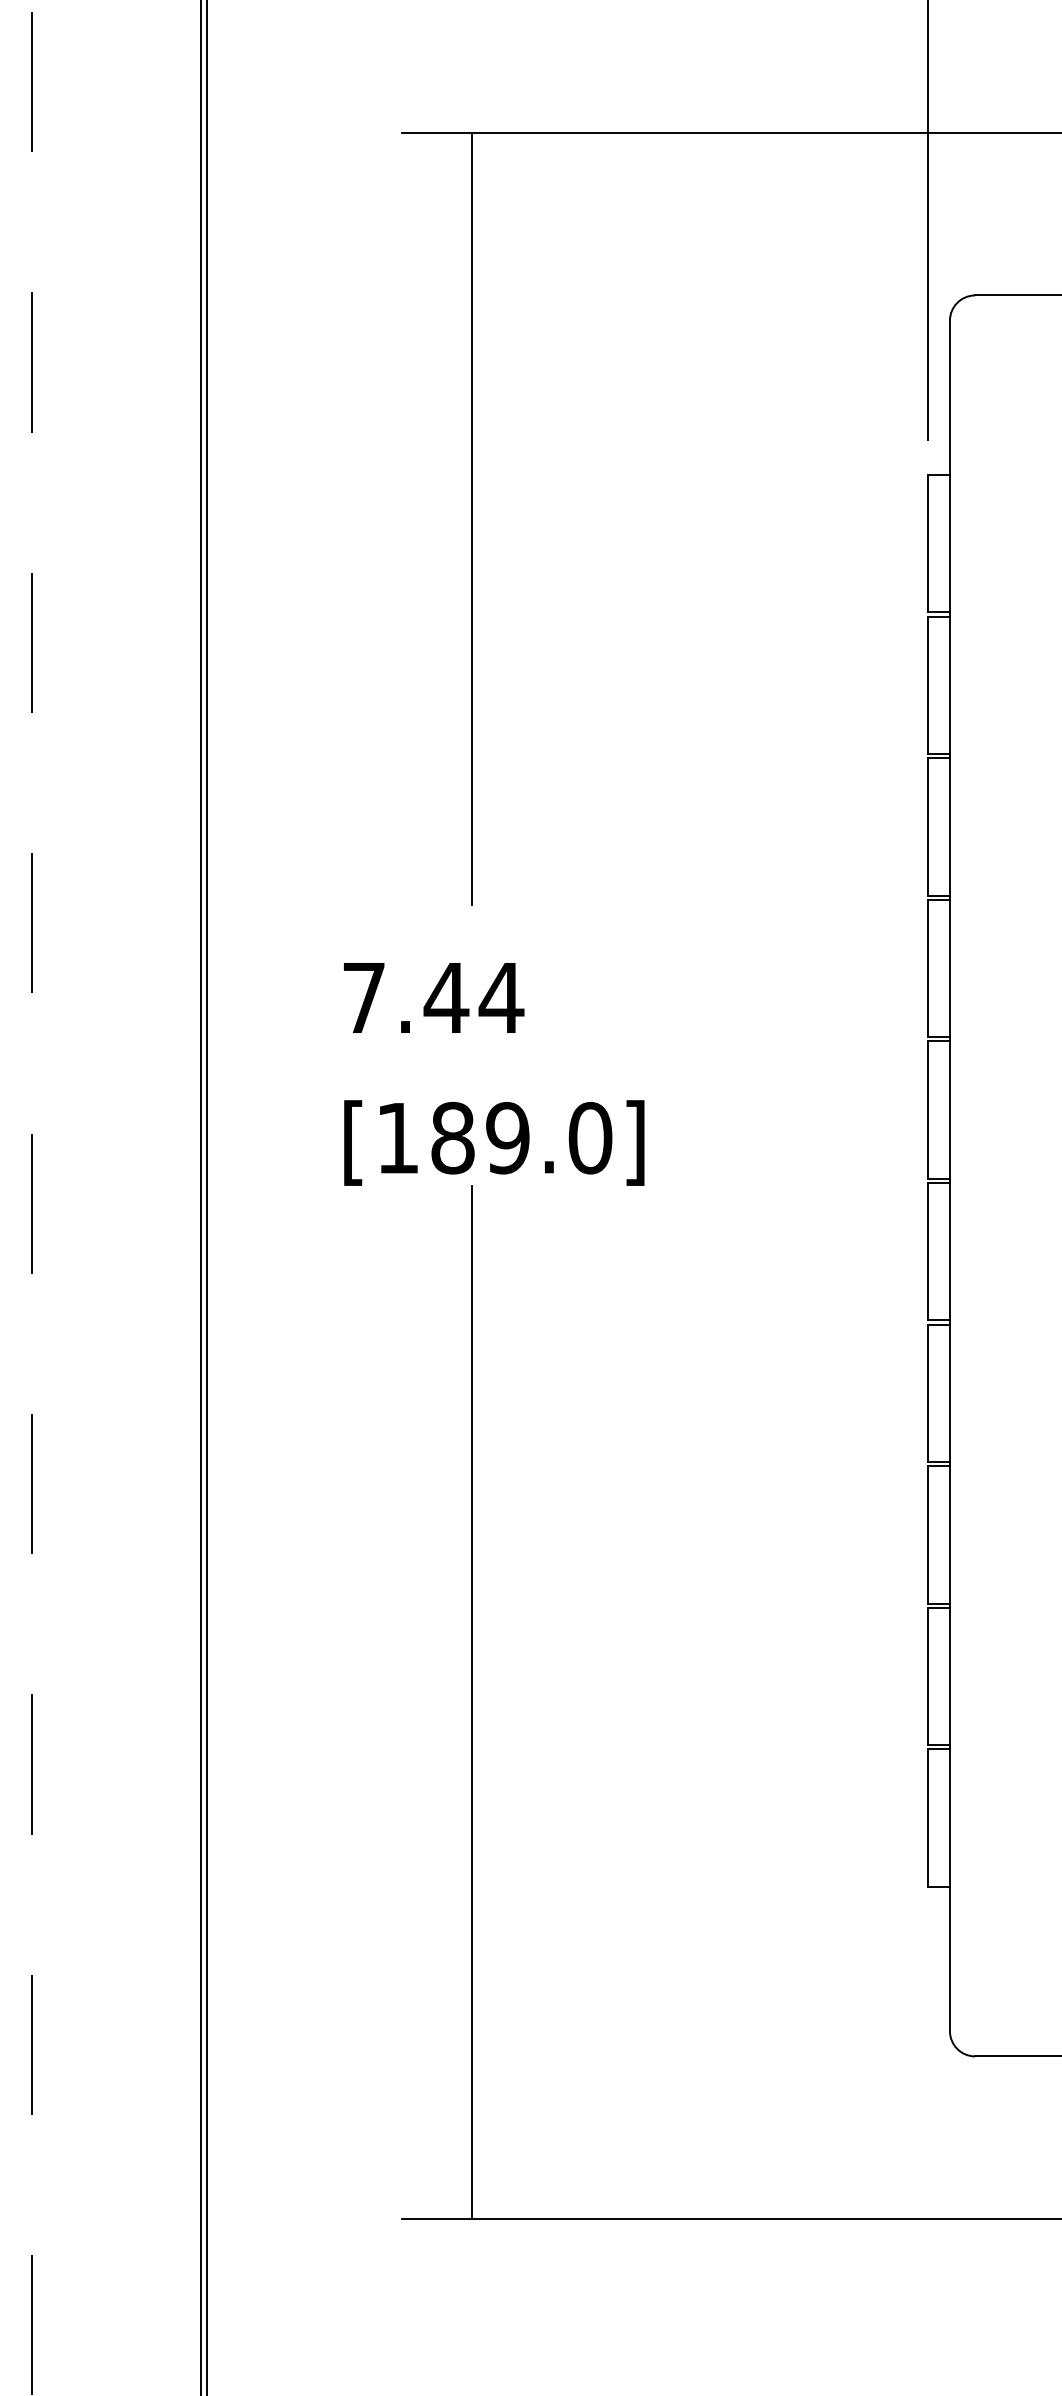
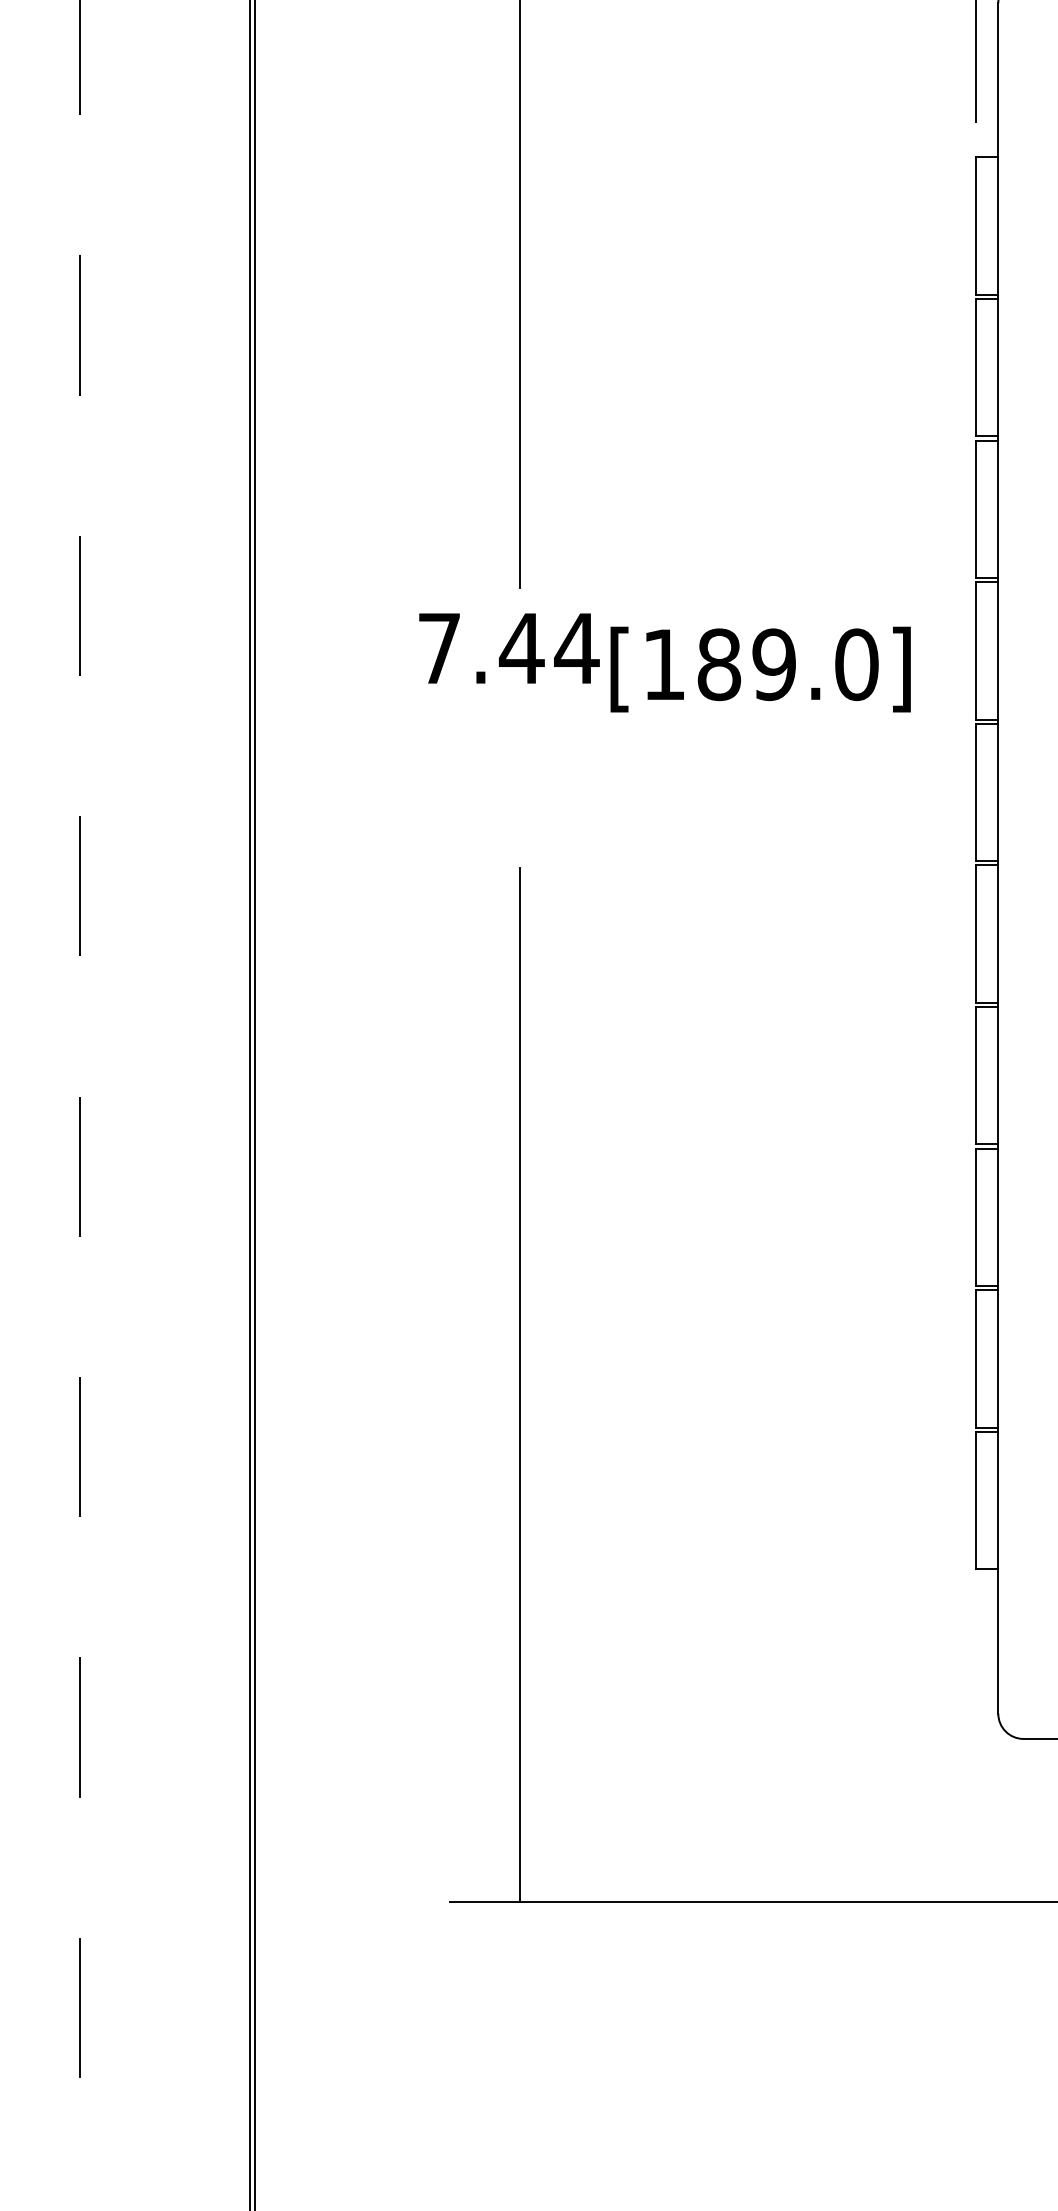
text: (434, 997) -> (509, 648), moved
text: (494, 1142) -> (760, 669), moved

